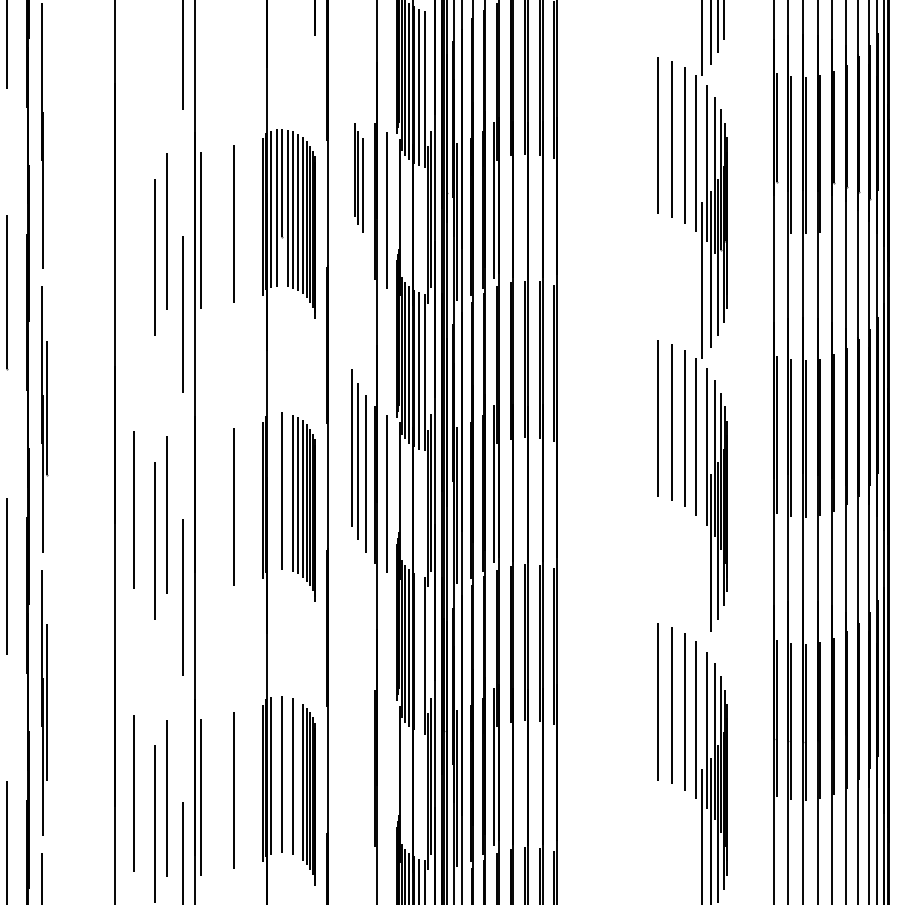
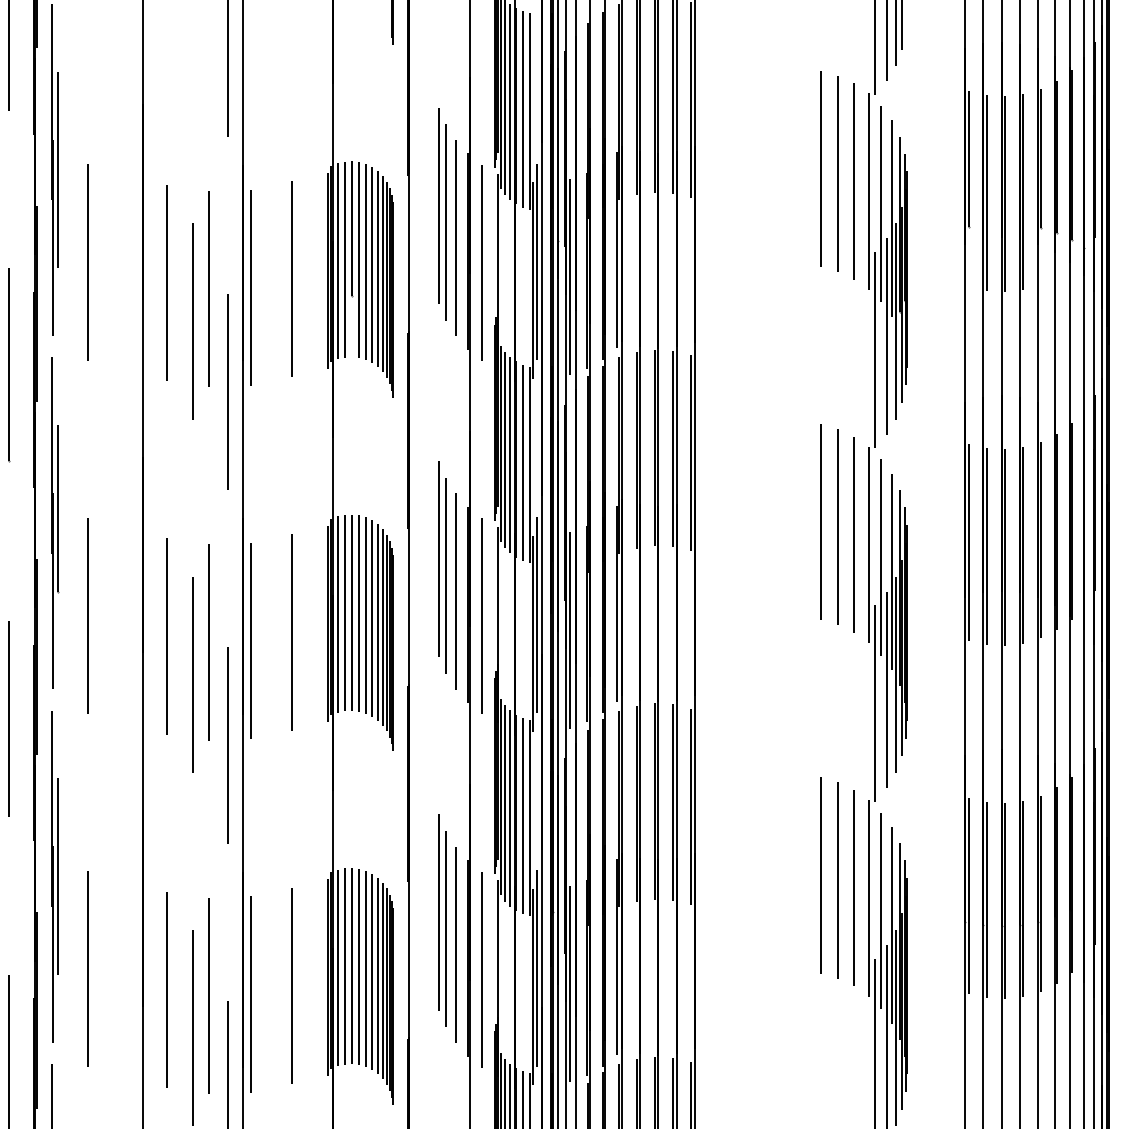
line: (46, 135) -> (57, 169), added
part: (358, 177) -> (447, 221), size x1.67
line: (69, 210) -> (86, 262), added
line: (133, 226) -> (166, 282), added
line: (276, 491) -> (344, 613), added
line: (287, 491) -> (358, 613), added
line: (271, 492) -> (338, 614), added
line: (70, 493) -> (87, 615), added
line: (201, 513) -> (251, 640), added
line: (701, 563) -> (874, 702), added
line: (419, 653) -> (523, 815), added
part: (358, 744) -> (447, 928), added
line: (276, 774) -> (344, 966), added
line: (287, 774) -> (358, 966), added
line: (69, 776) -> (86, 968), added
line: (386, 777) -> (481, 969), added
line: (298, 778) -> (372, 971), added

